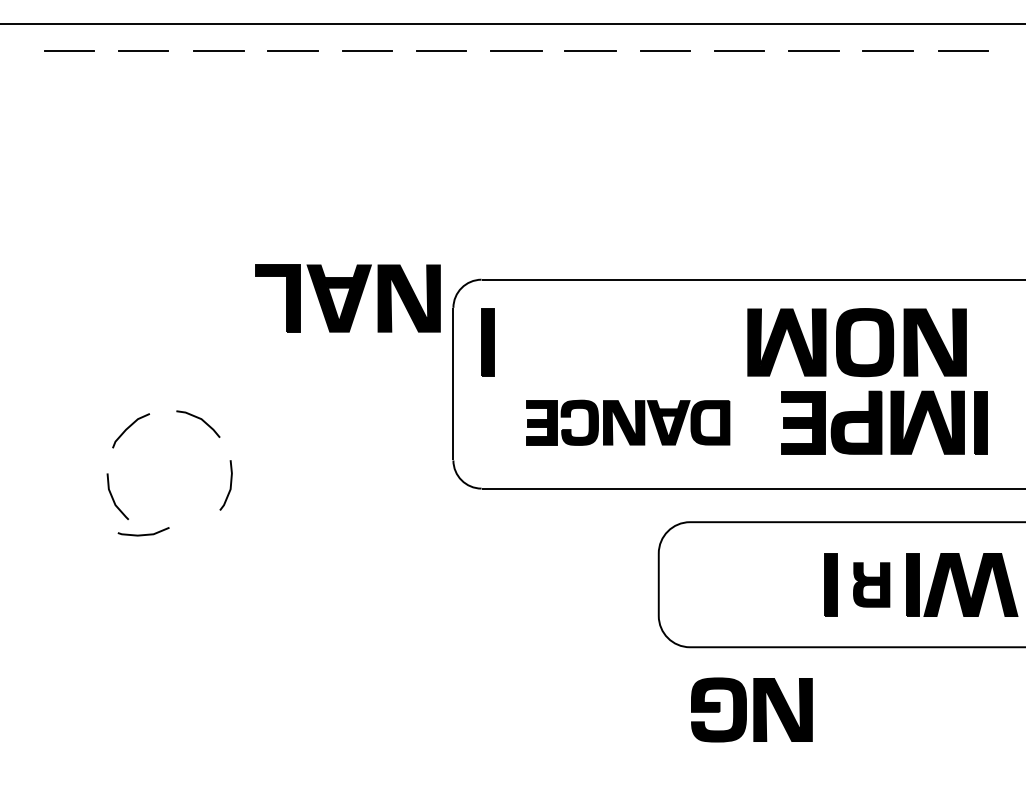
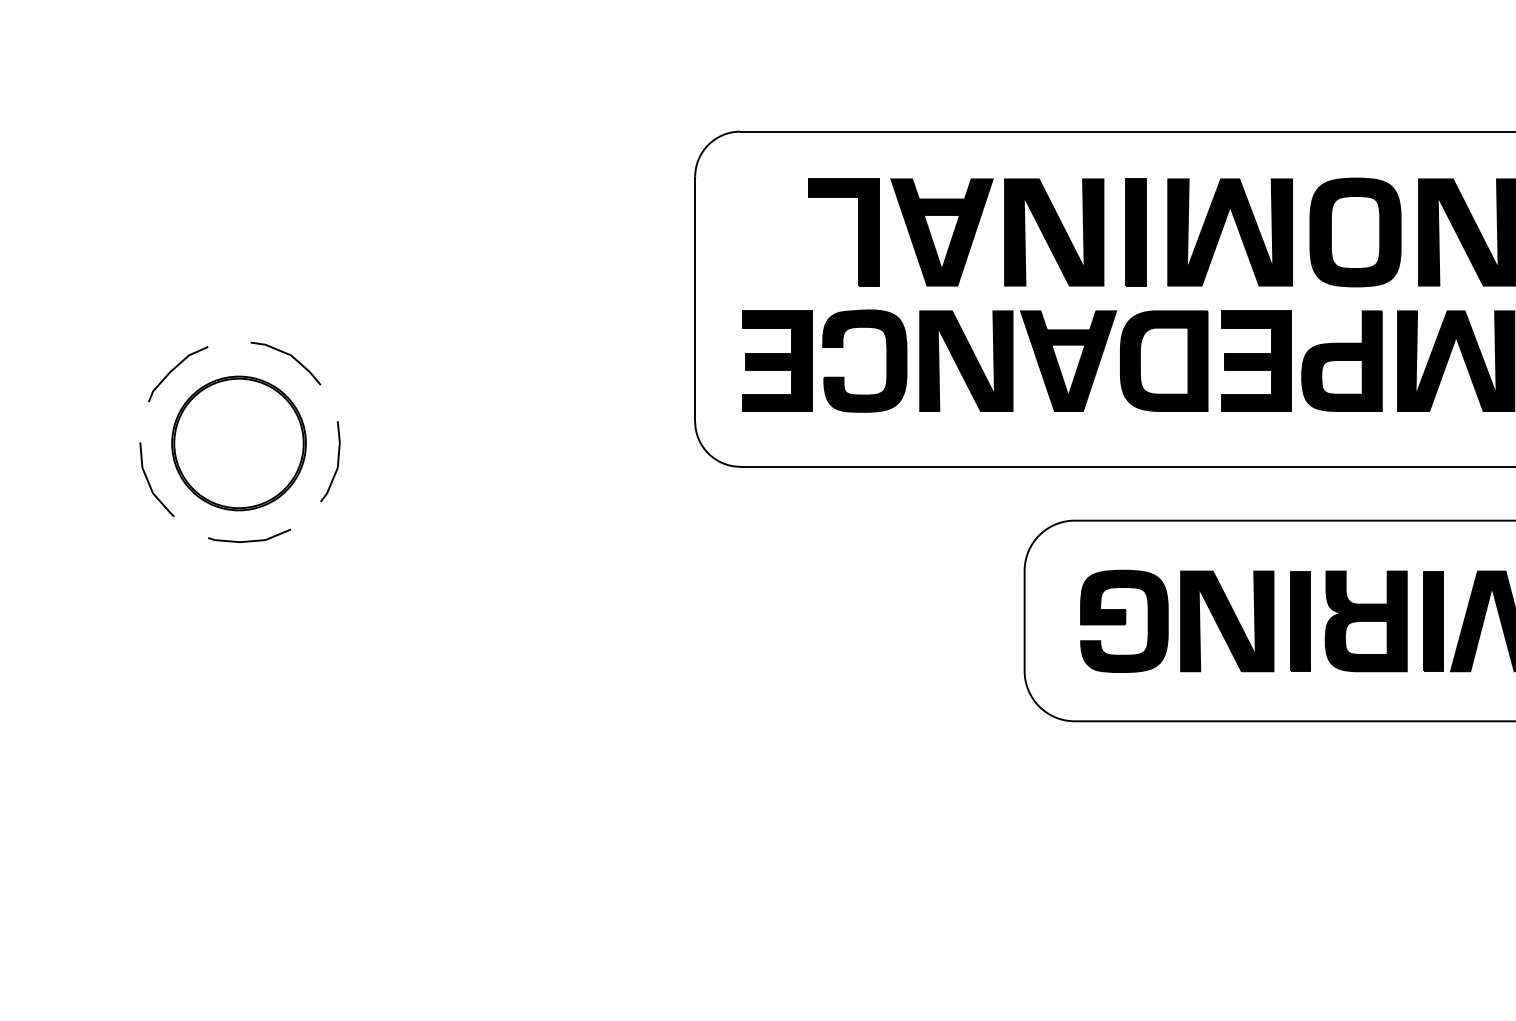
part: (347, 298) -> (955, 232), moved
part: (487, 342) -> (1134, 232), moved
part: (627, 422) -> (974, 360), size x1.43
part: (168, 473) -> (238, 442), added
line: (143, 534) -> (249, 540), moved
part: (871, 584) -> (1365, 620), size x1.43
part: (751, 709) -> (1176, 620), moved

